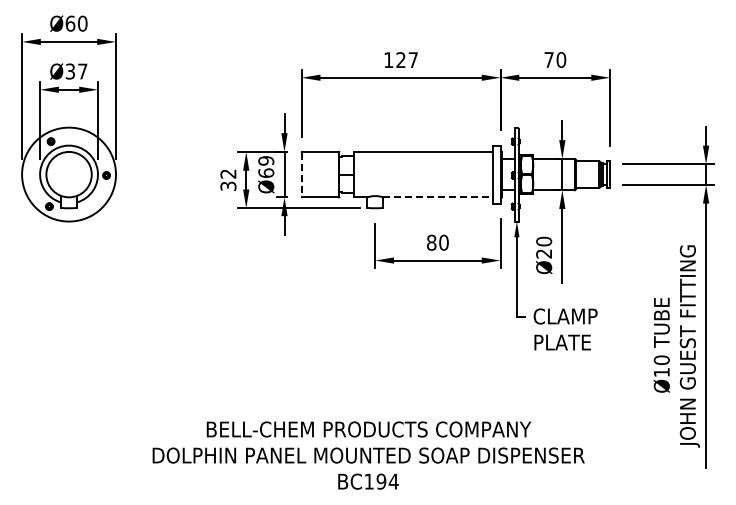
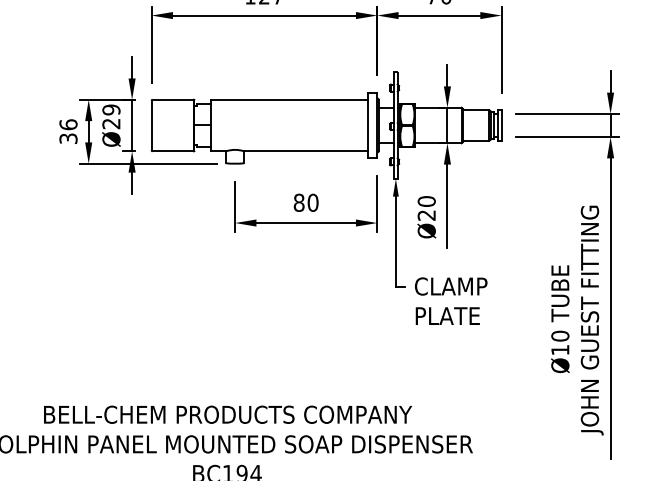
text: (266, 172) -> (111, 123), Ø69 -> Ø29
text: (228, 173) -> (68, 124), 32 -> 36
line: (301, 174) -> (151, 125), dashed -> solid
line: (437, 197) -> (305, 151), dashed -> solid

